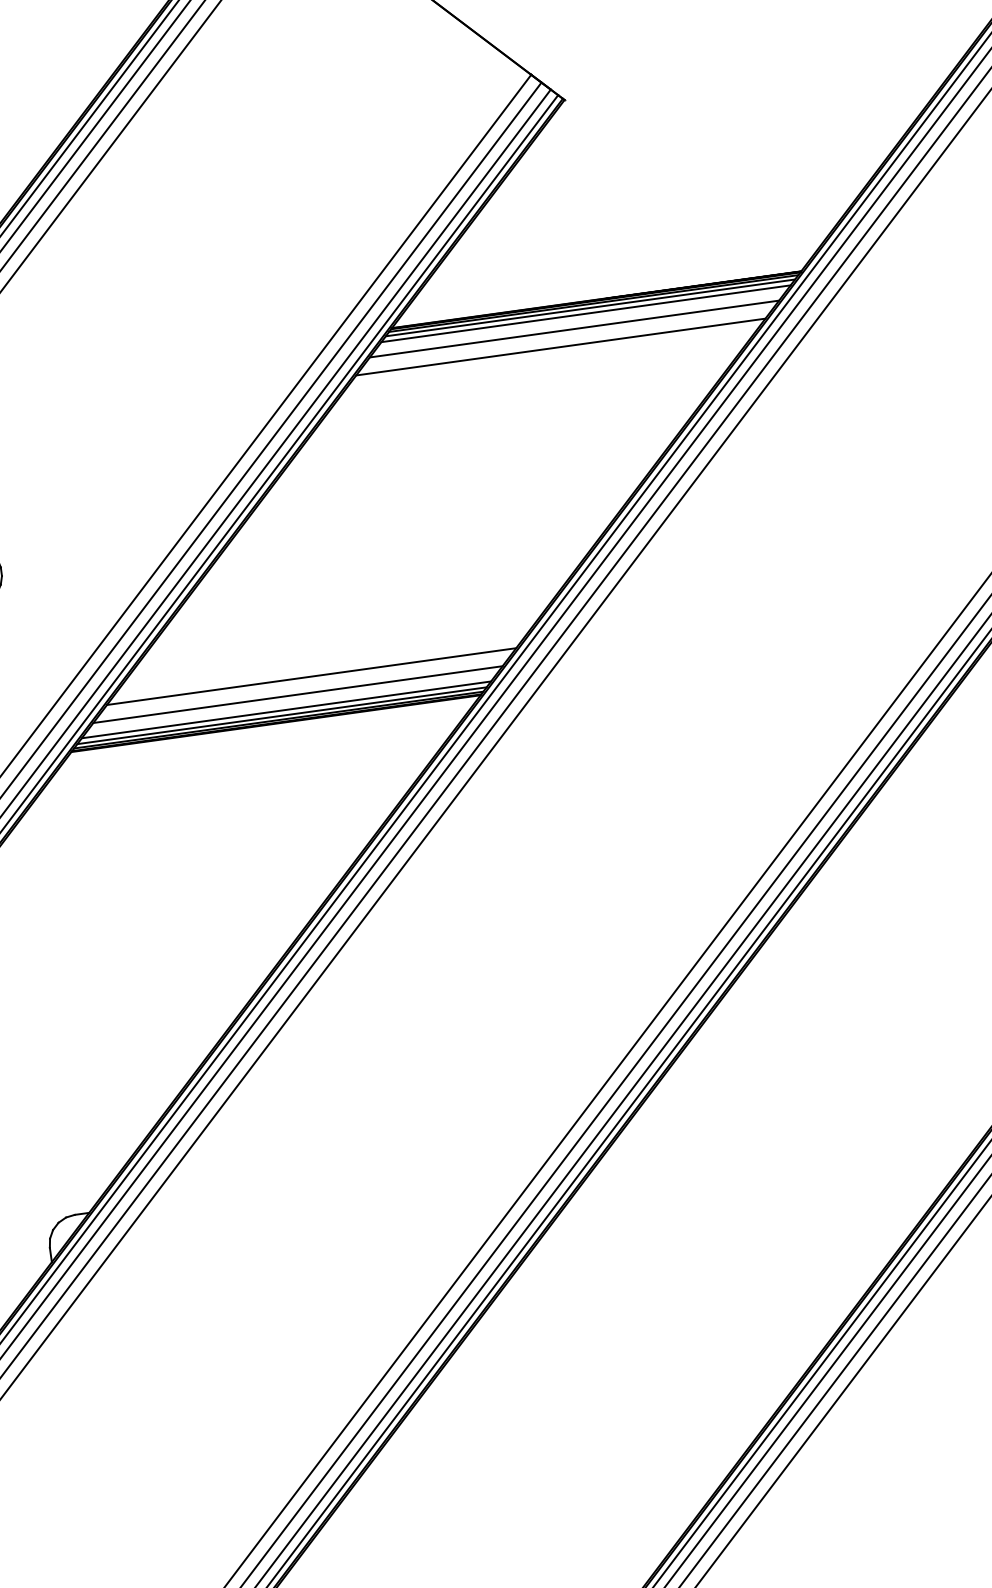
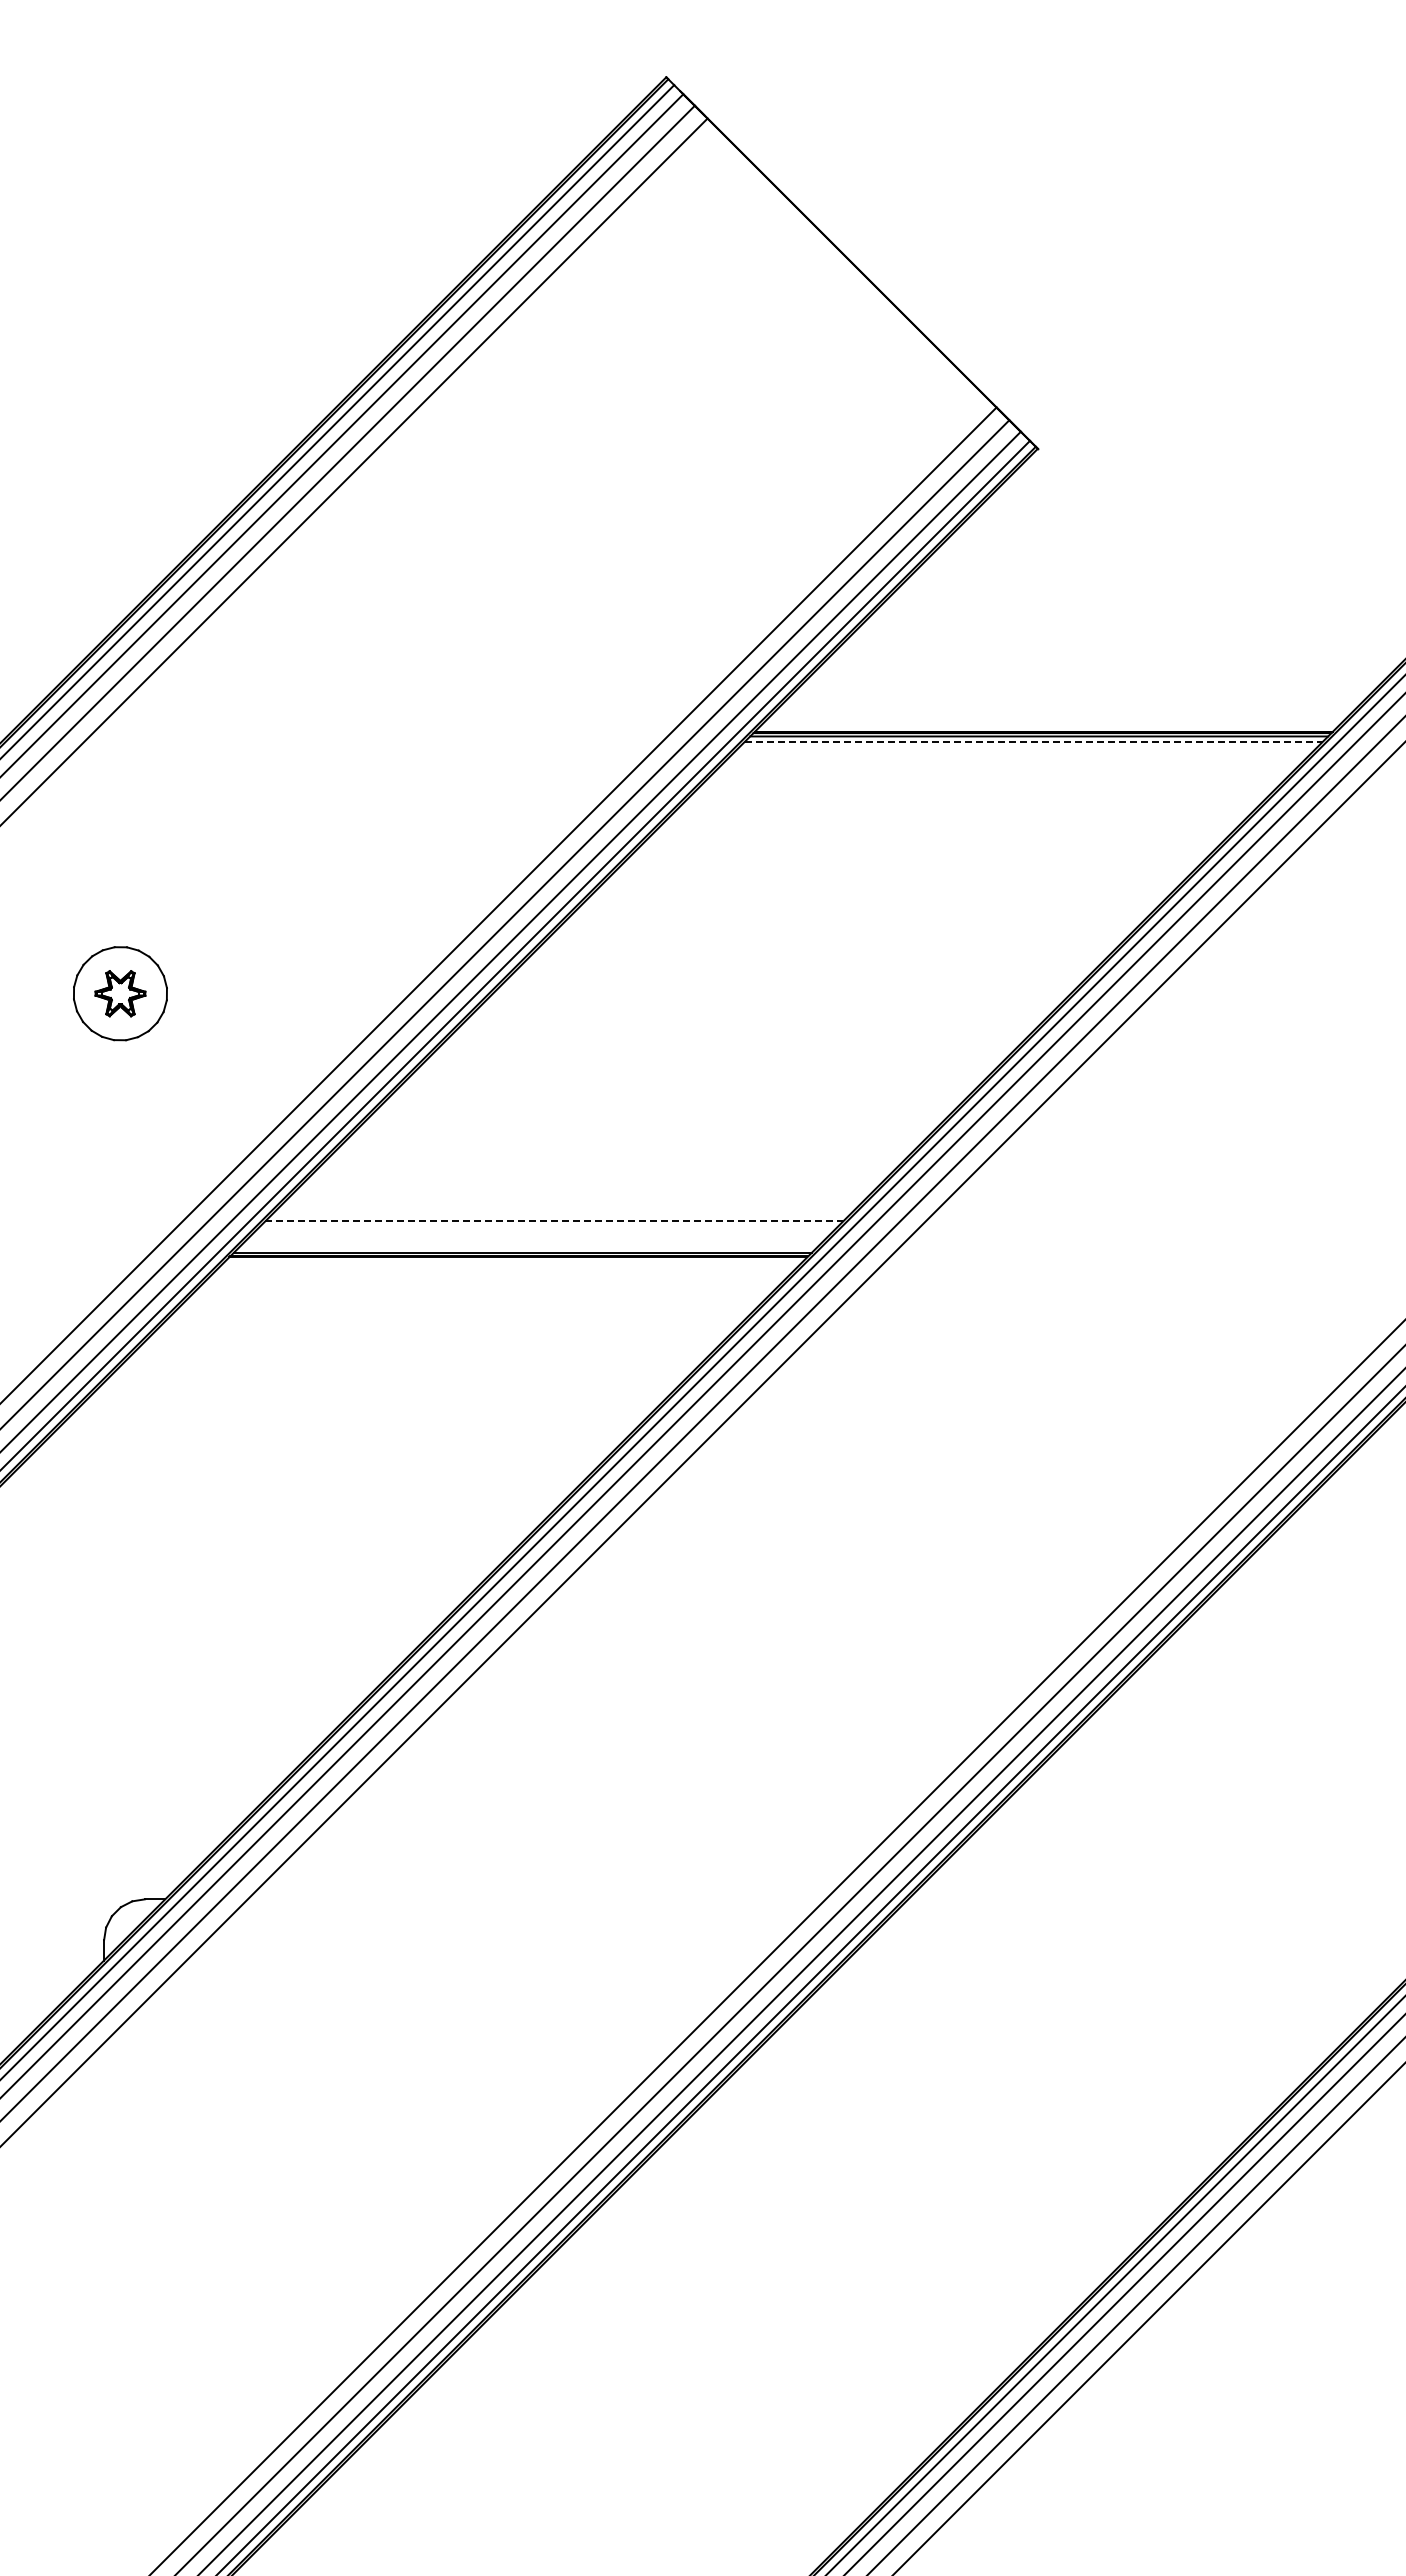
line: (590, 307) -> (1033, 741), solid -> dashed
line: (586, 314) -> (1026, 749), removed
line: (574, 329) -> (1007, 768), removed
line: (561, 347) -> (985, 790), removed
line: (311, 676) -> (576, 1199), removed
line: (298, 694) -> (554, 1221), solid -> dashed
line: (286, 709) -> (535, 1240), removed
line: (282, 715) -> (528, 1247), removed

